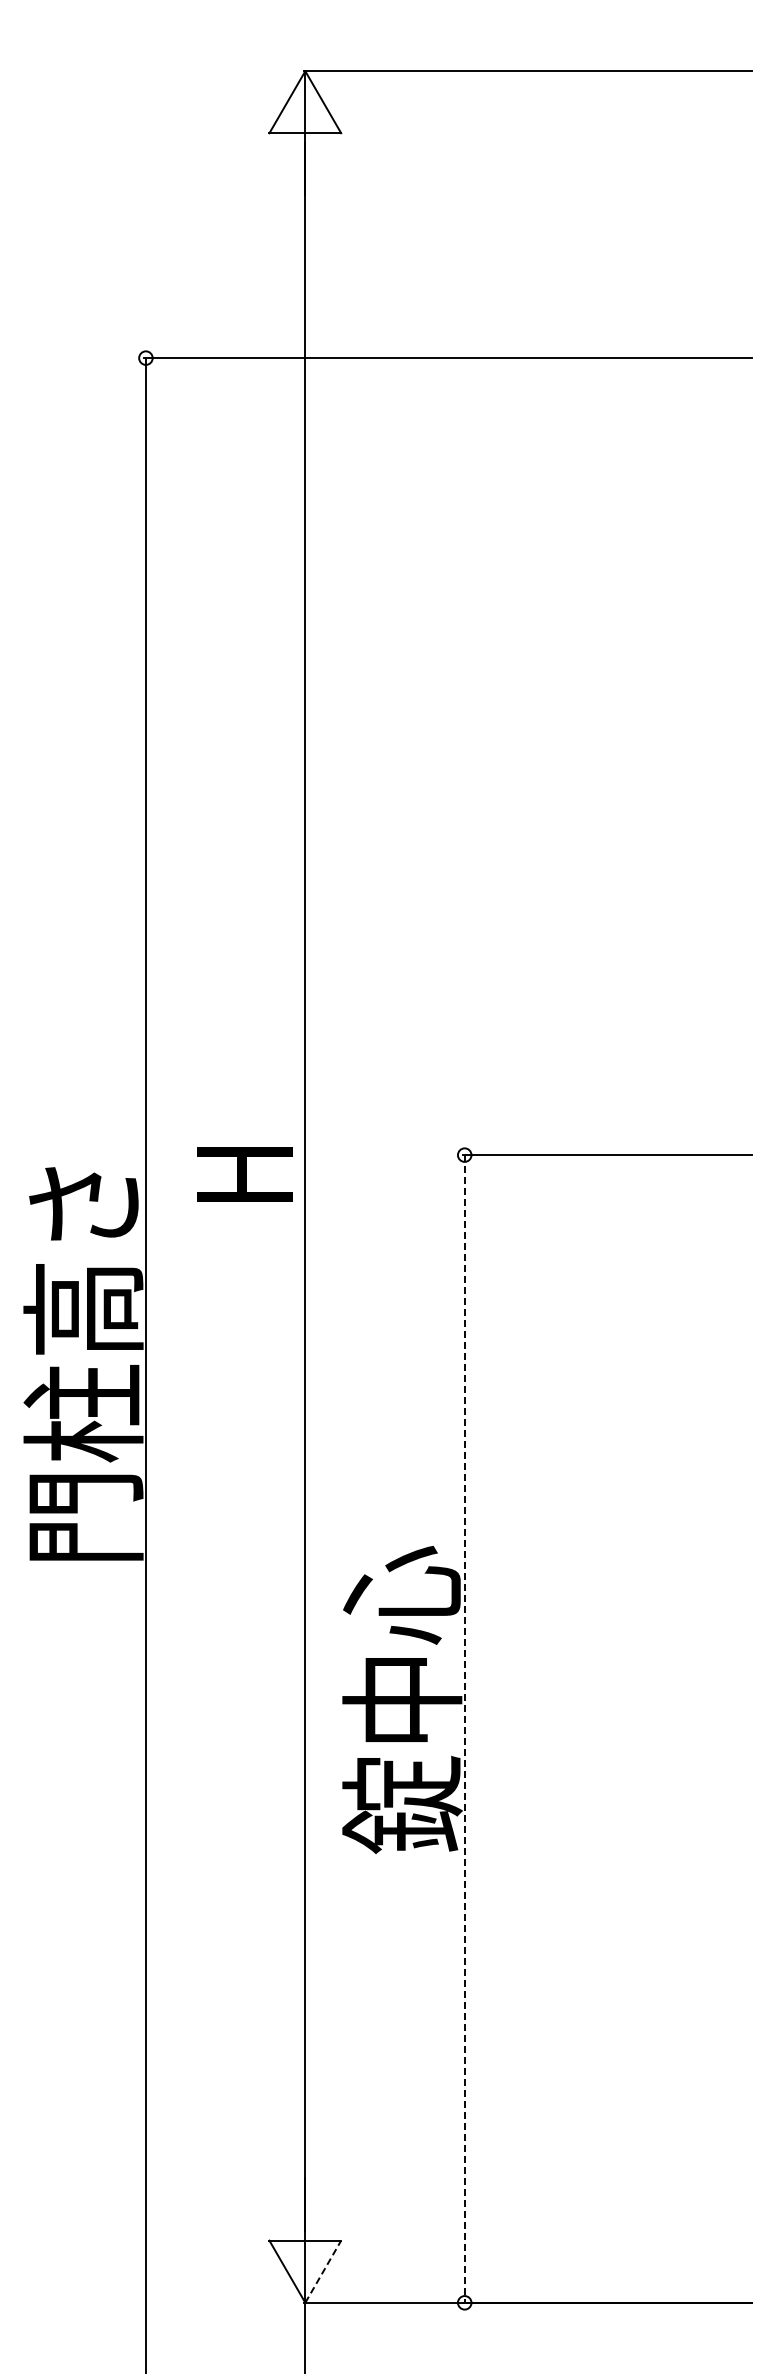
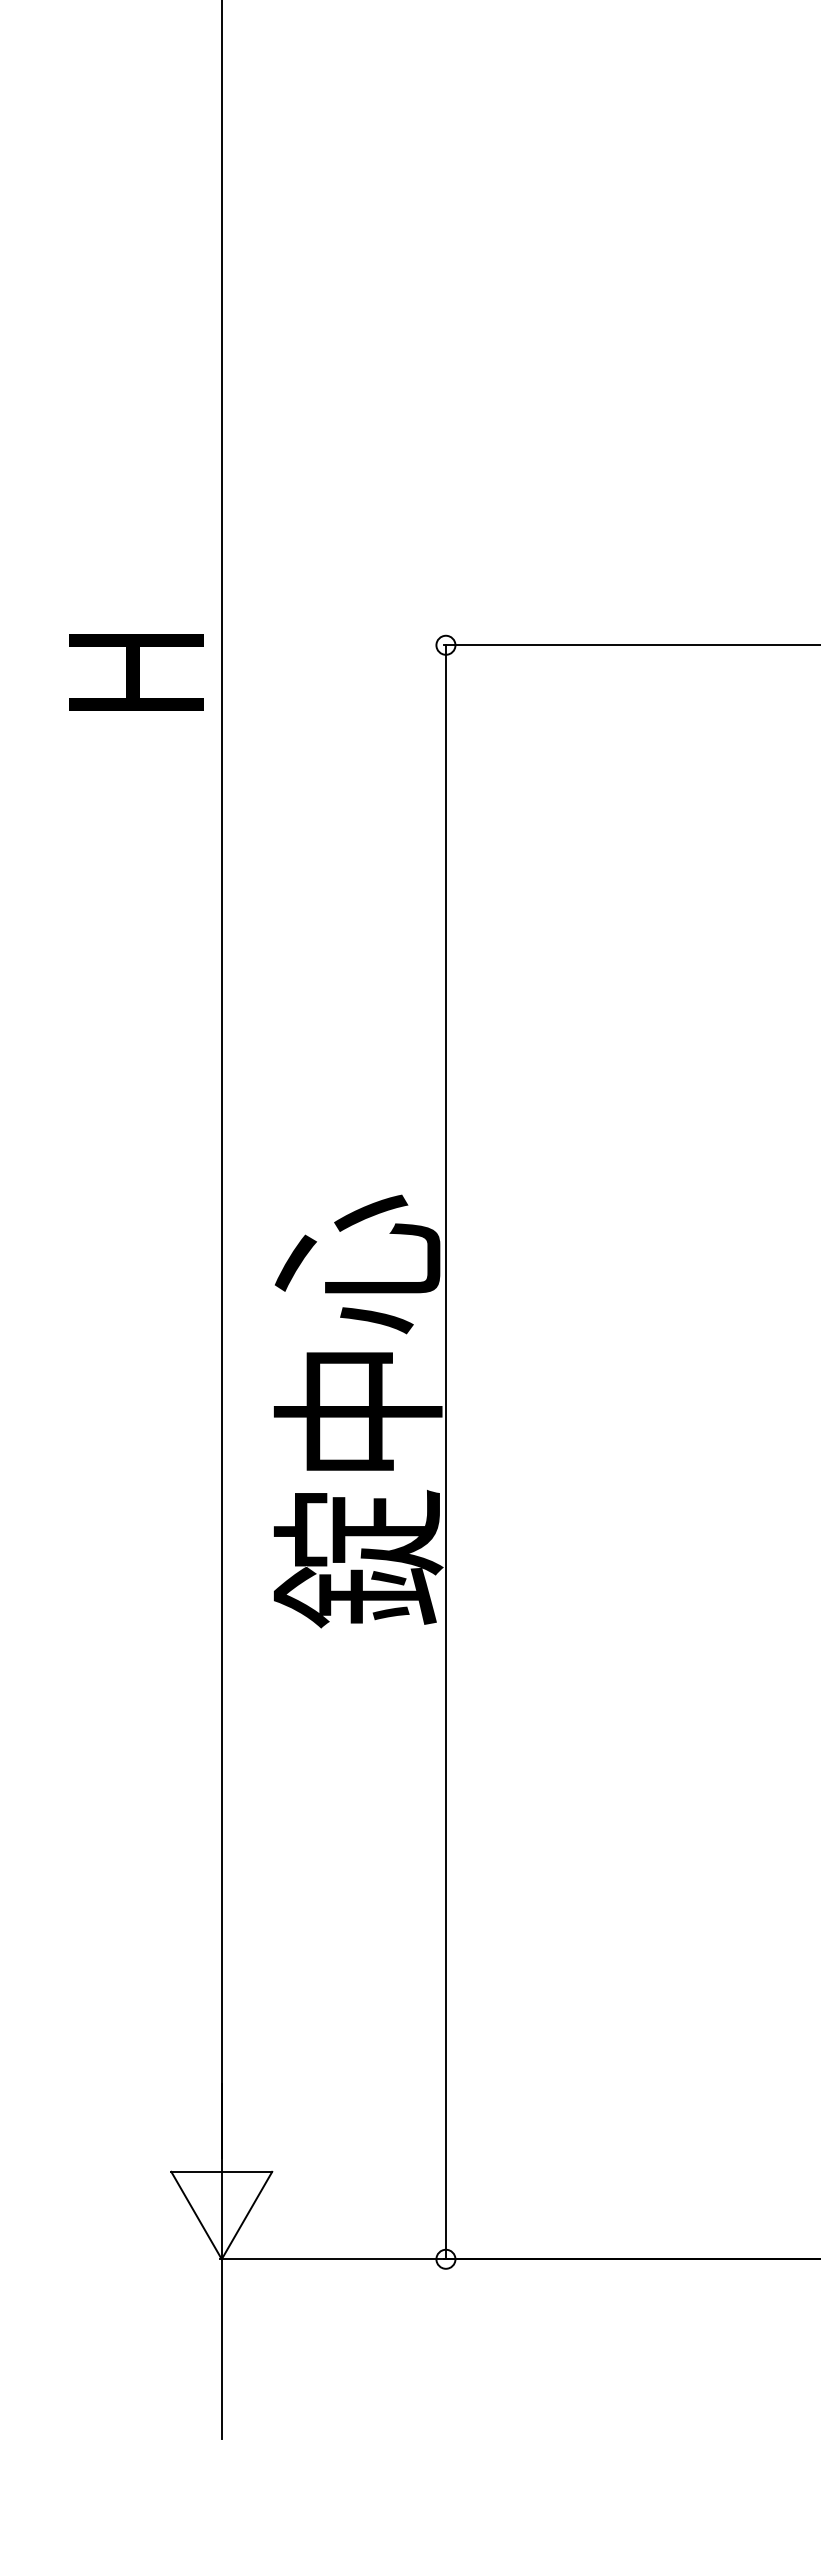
line: (464, 1728) -> (445, 1451), dashed -> solid
line: (323, 2271) -> (247, 2215), dashed -> solid

